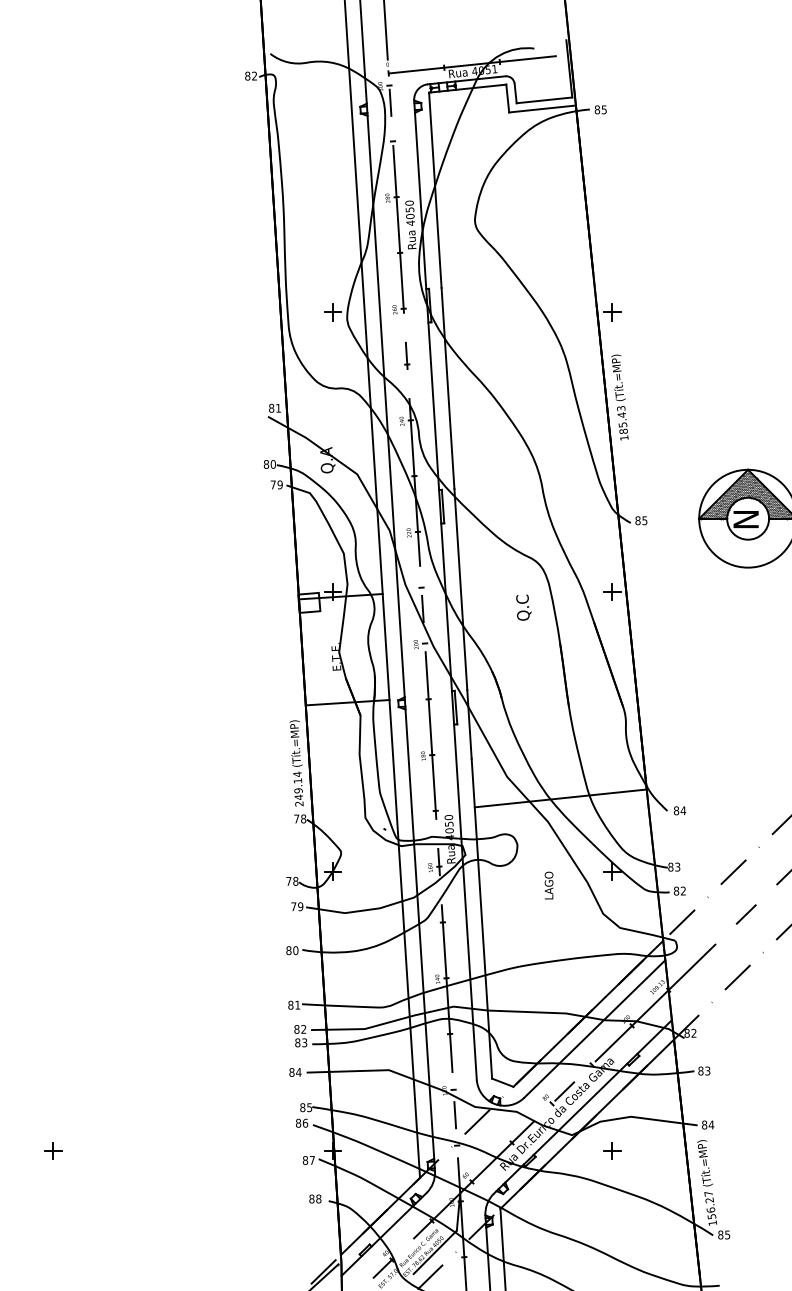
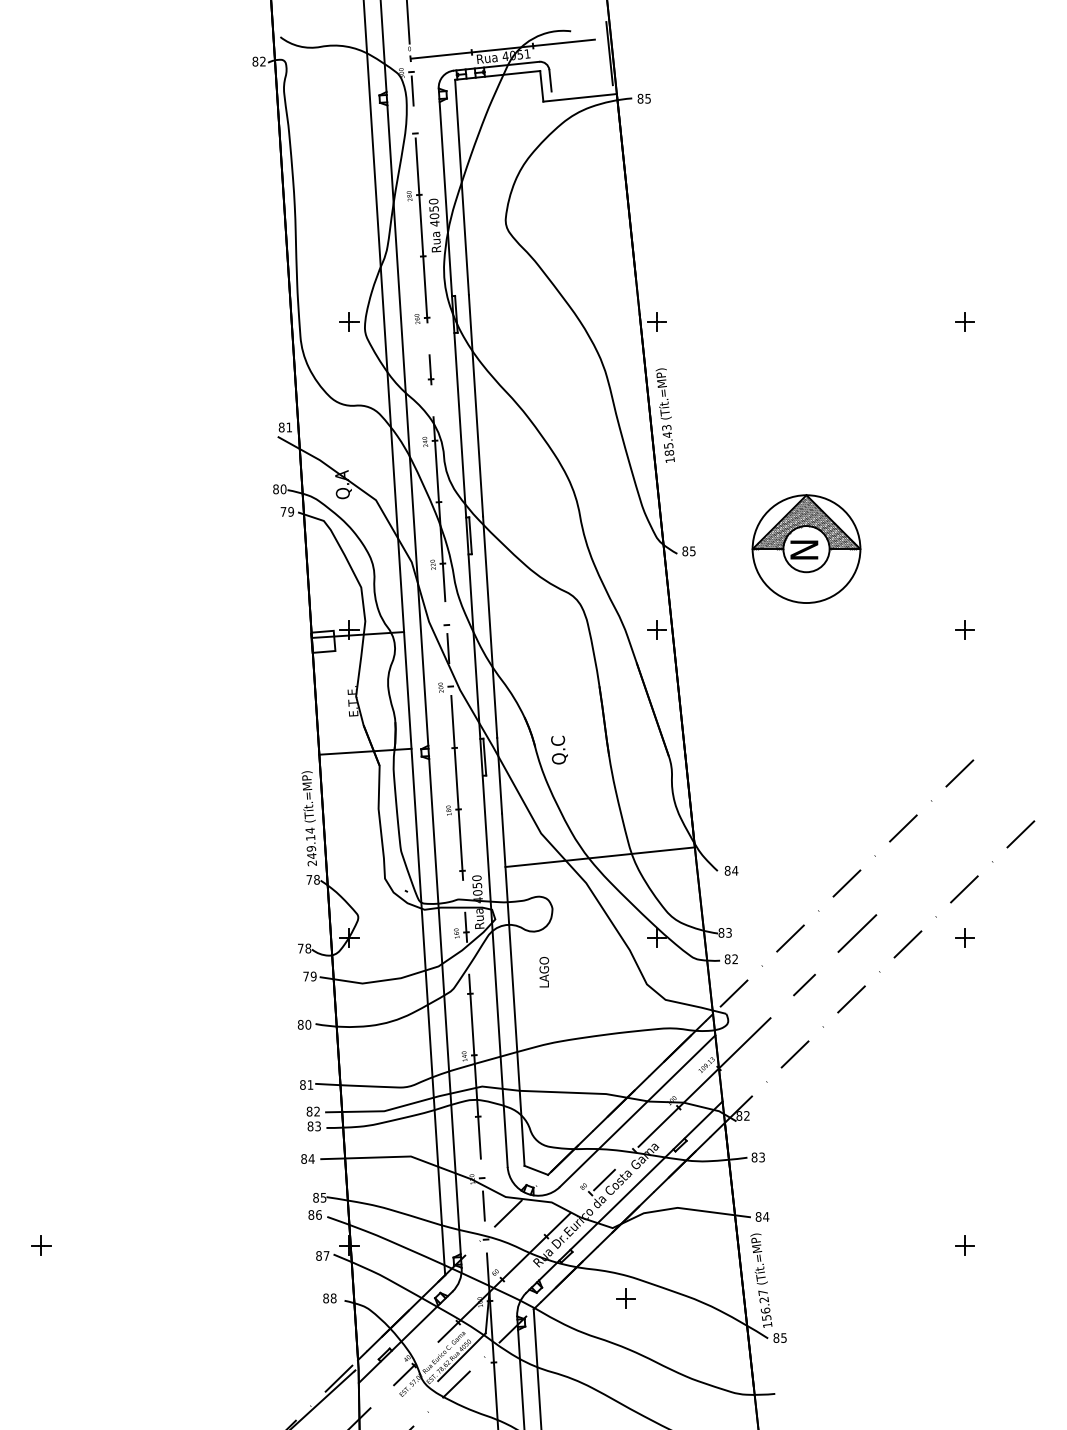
line: (543, 100) -> (581, 88), removed
text: (523, 607) -> (559, 749), moved
text: (549, 885) -> (544, 972), moved
part: (611, 1150) -> (625, 1298), moved

